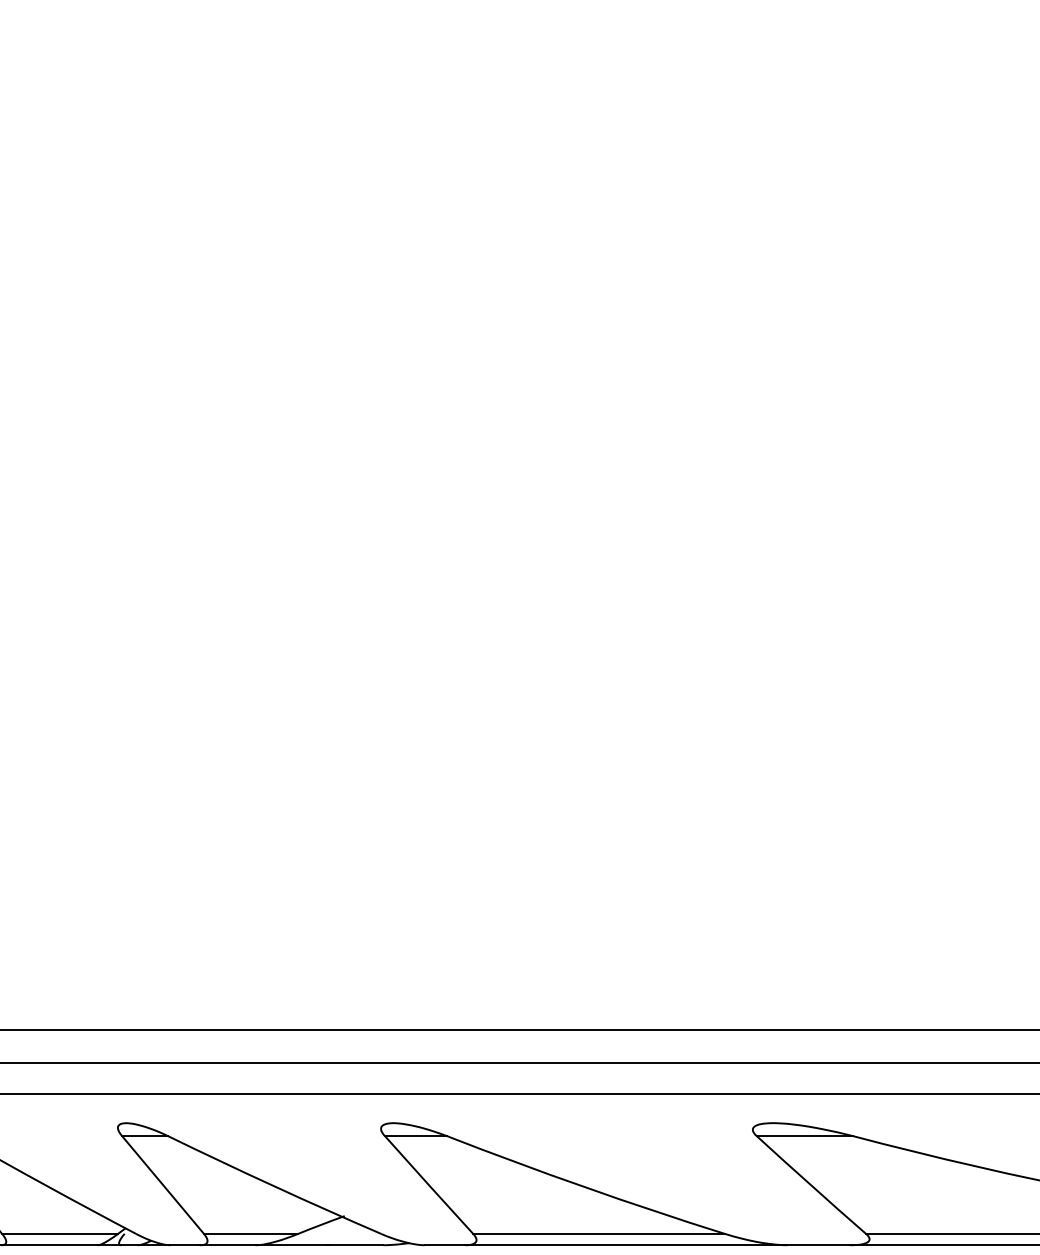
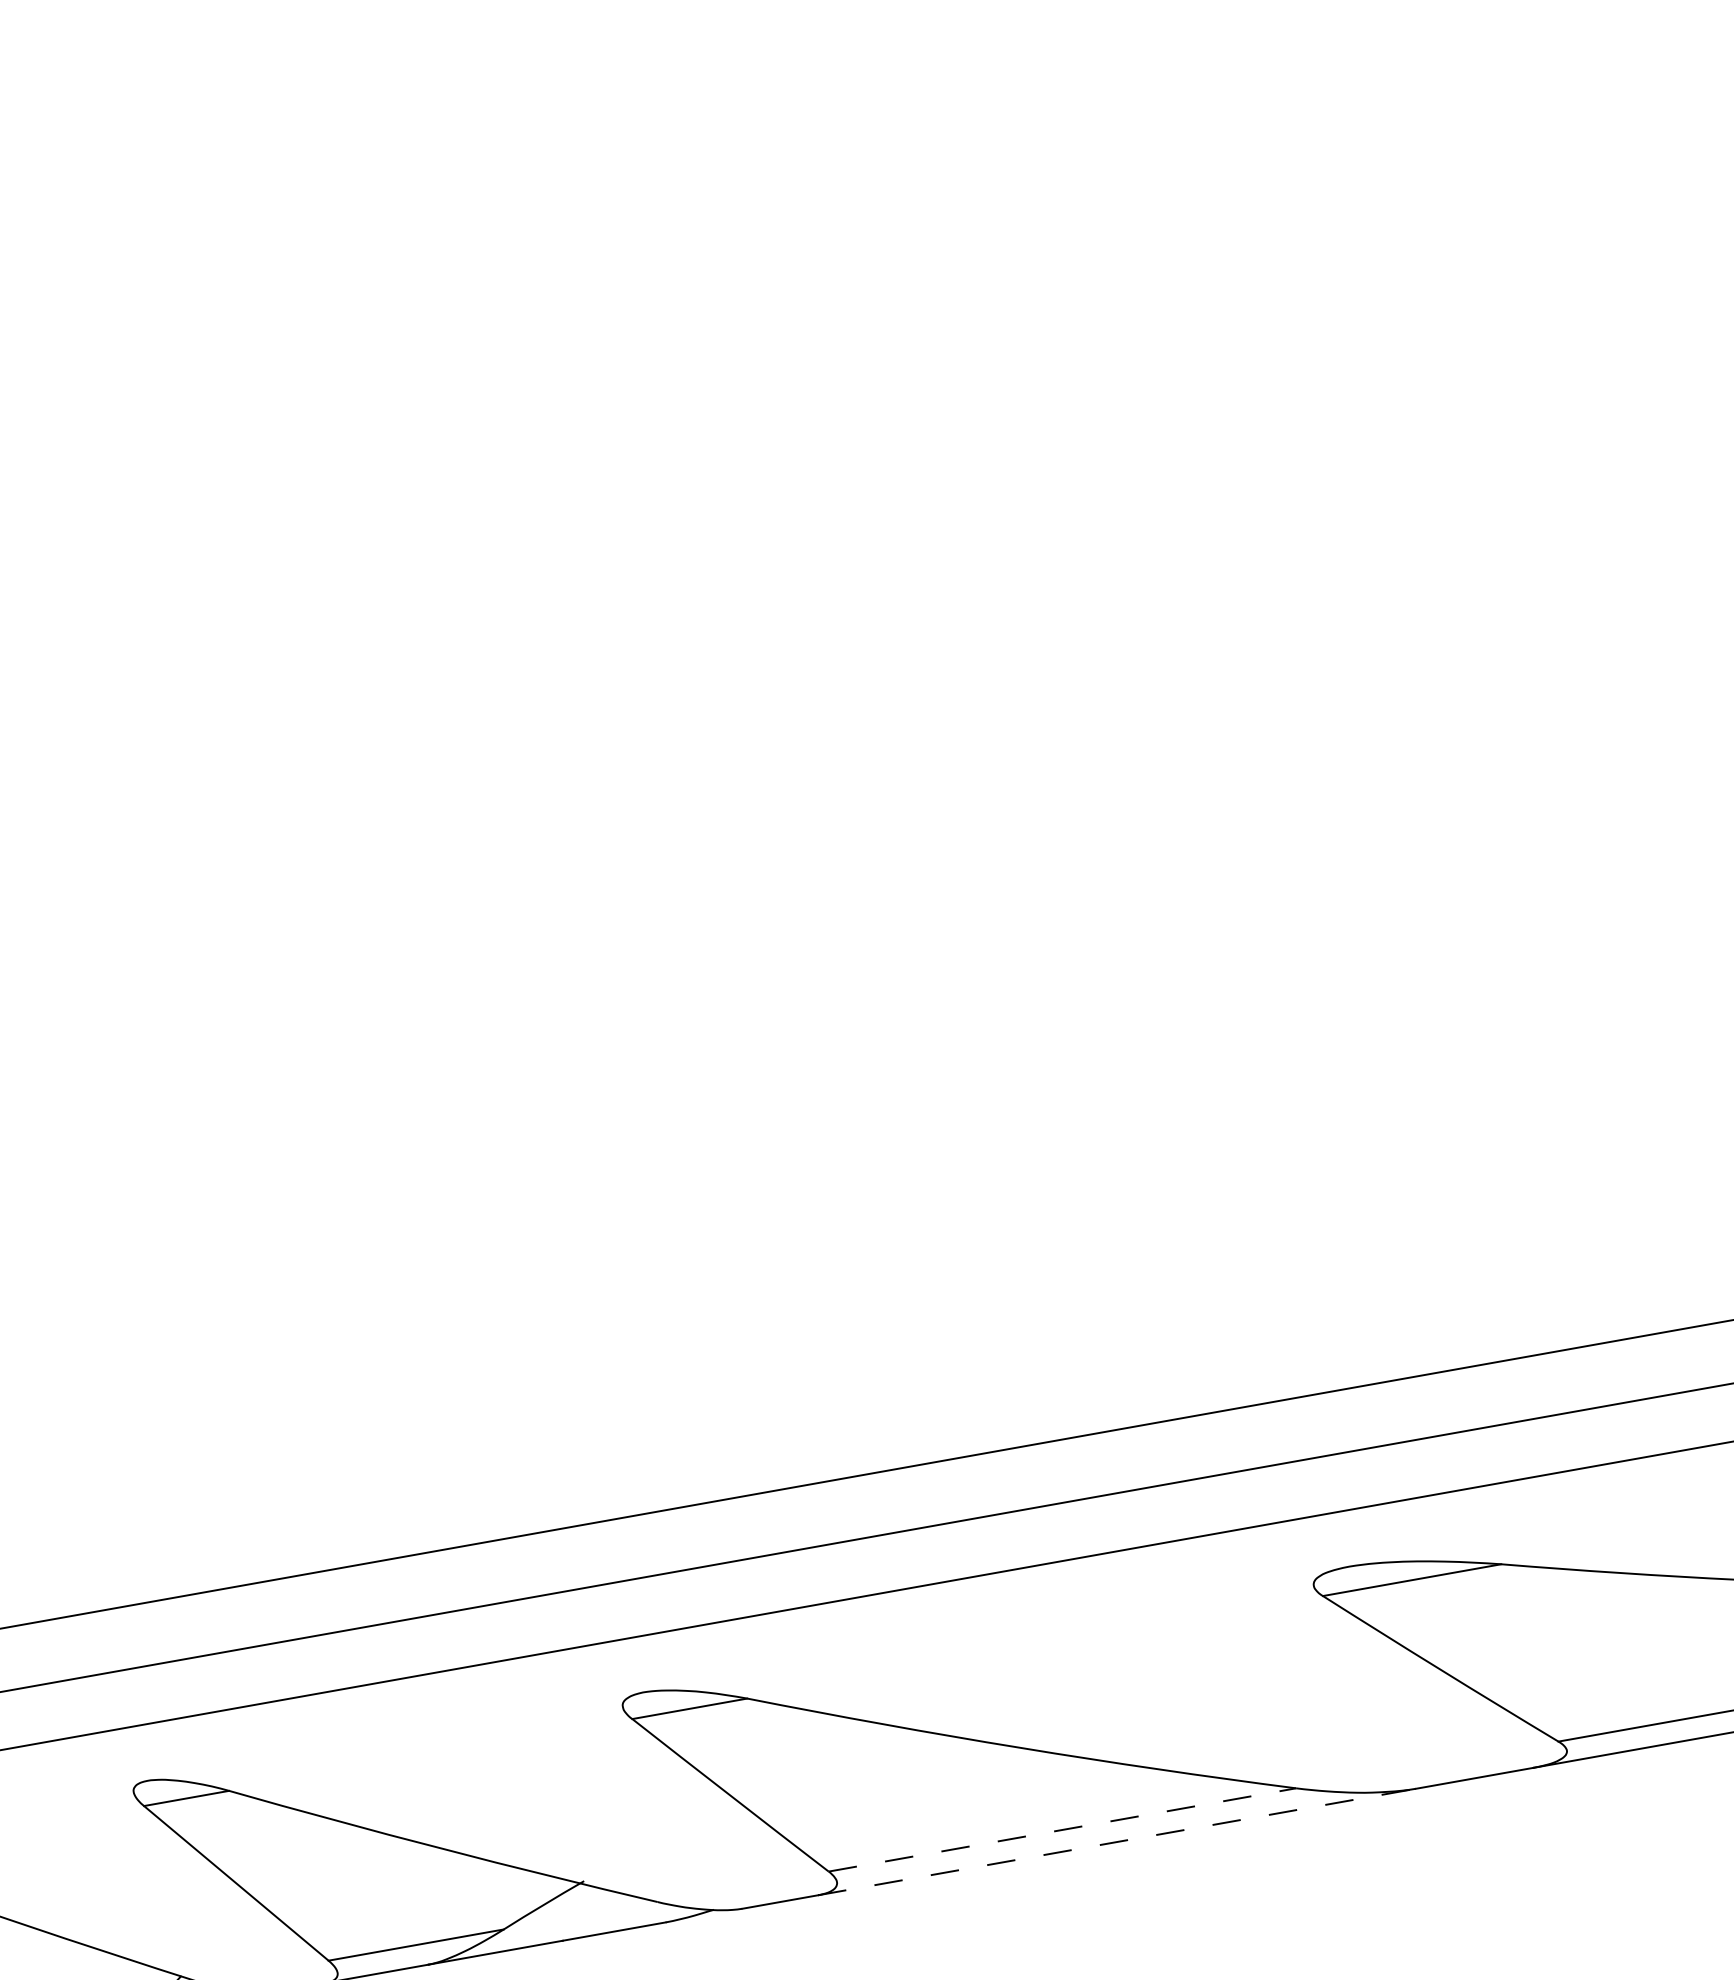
line: (599, 1233) -> (1063, 1829), solid -> dashed
line: (626, 1245) -> (1117, 1842), solid -> dashed

